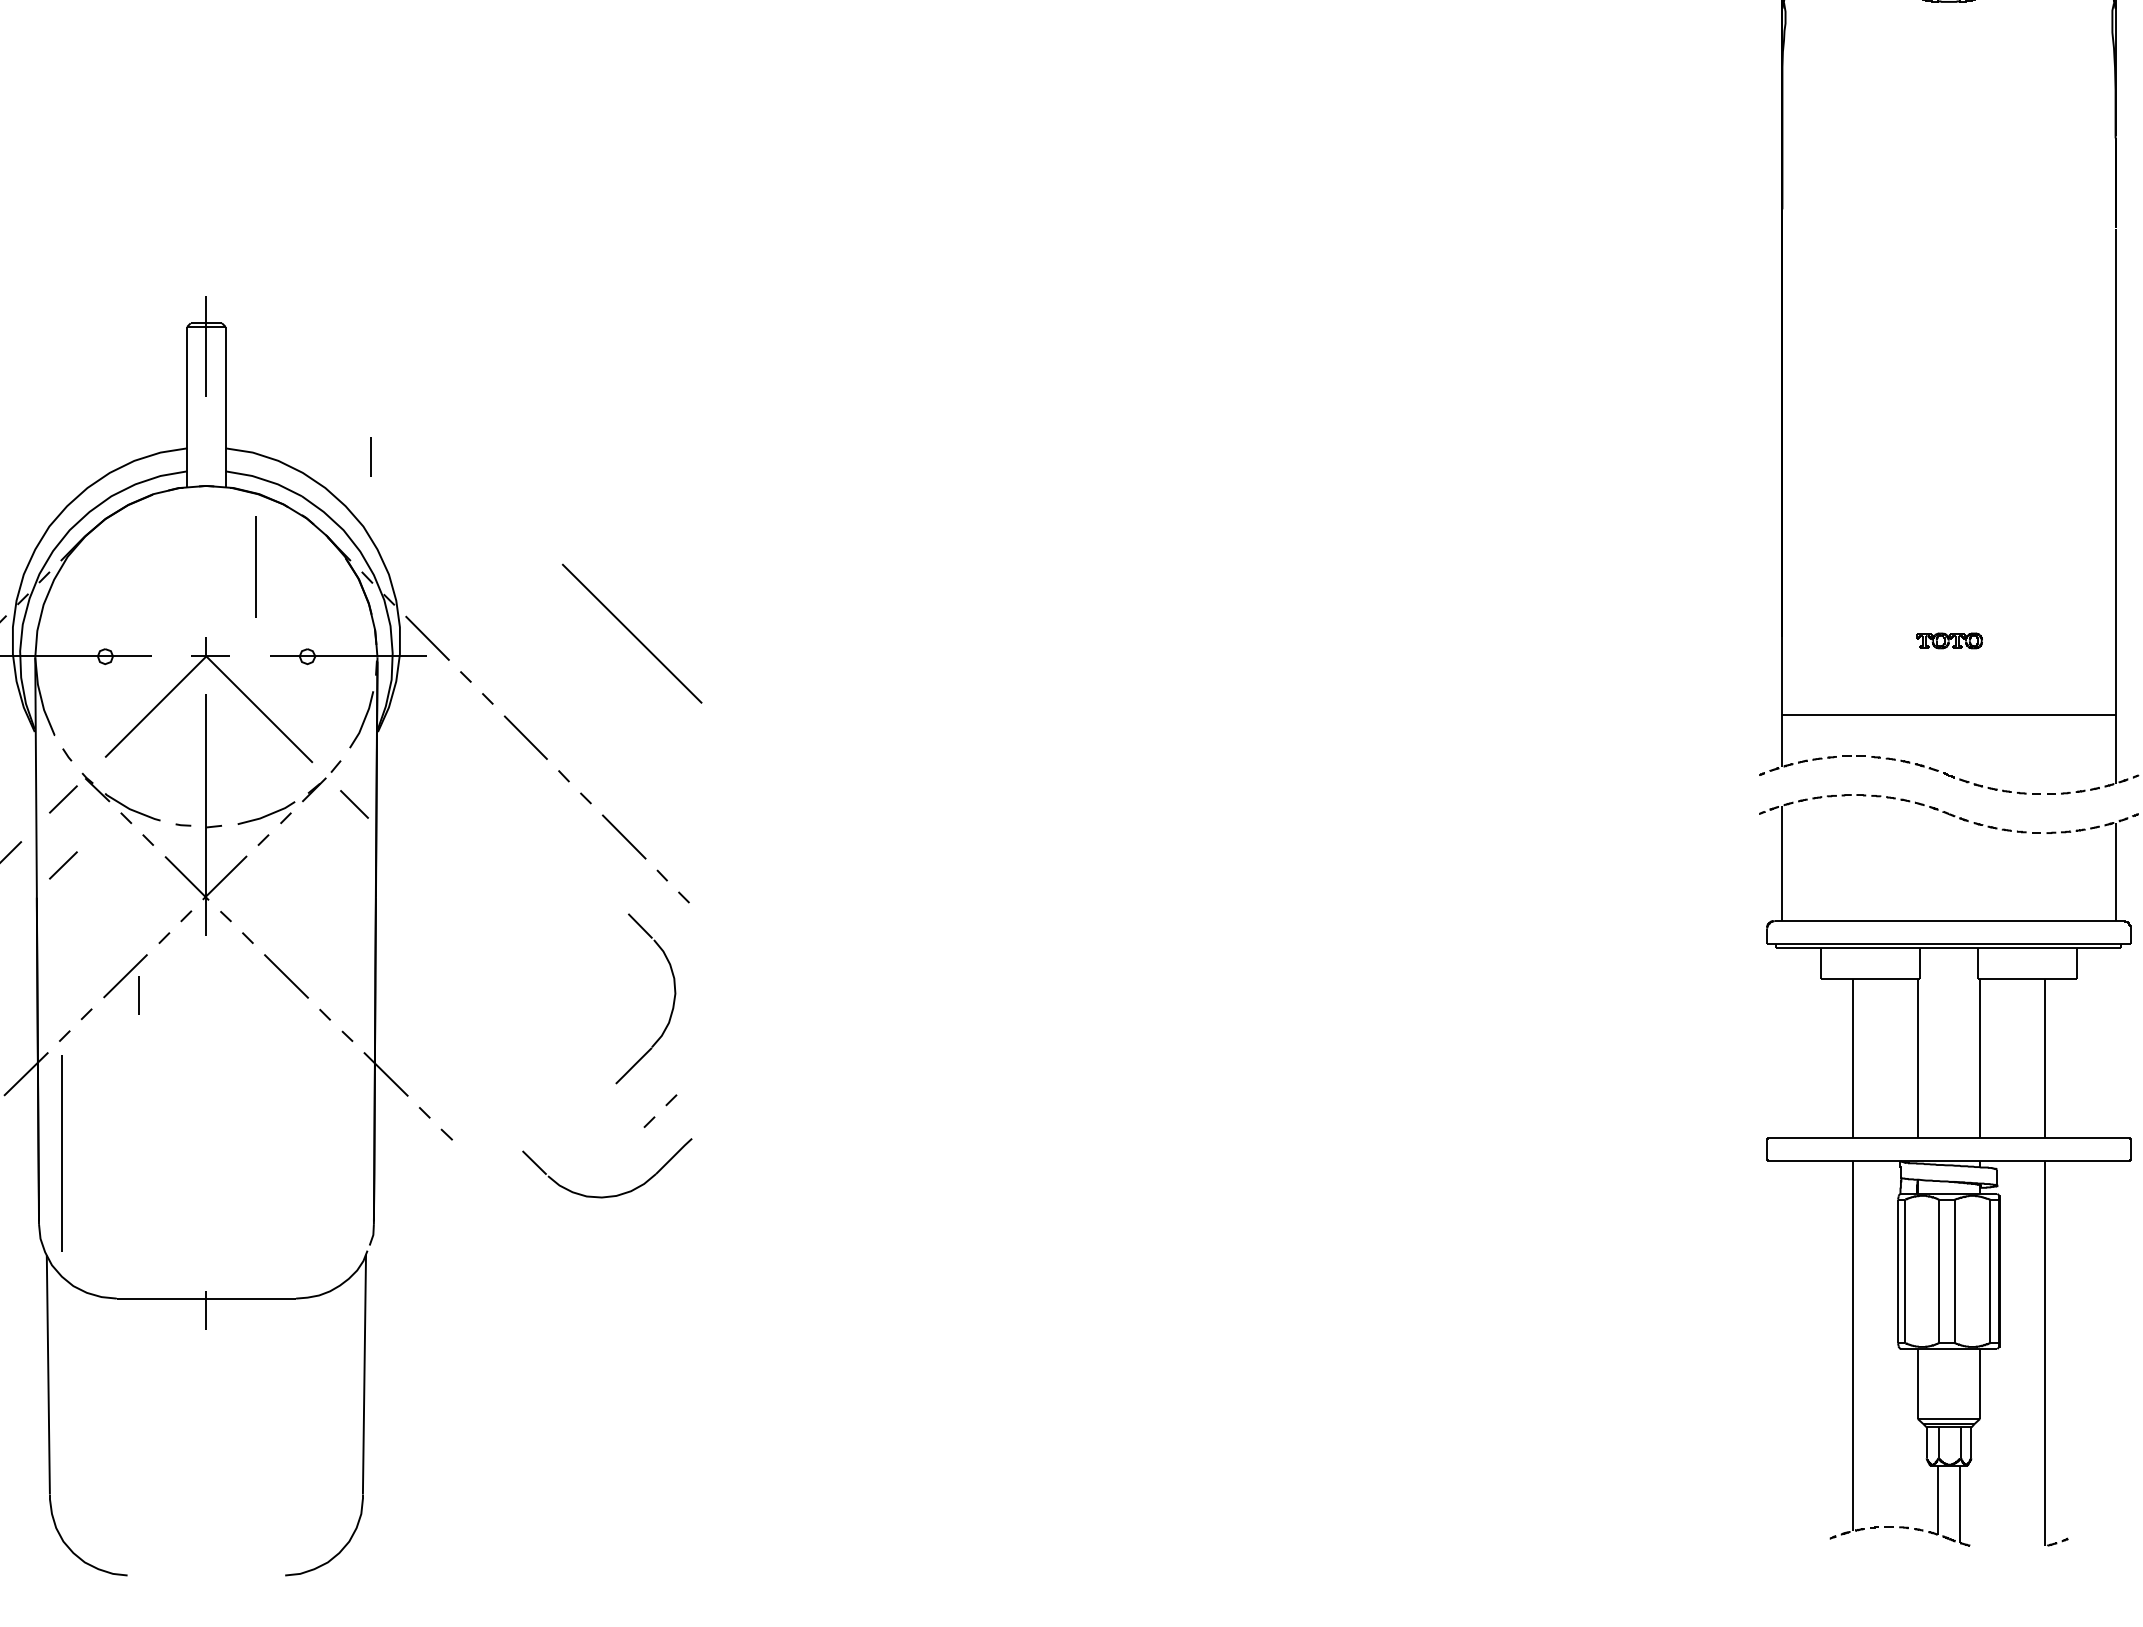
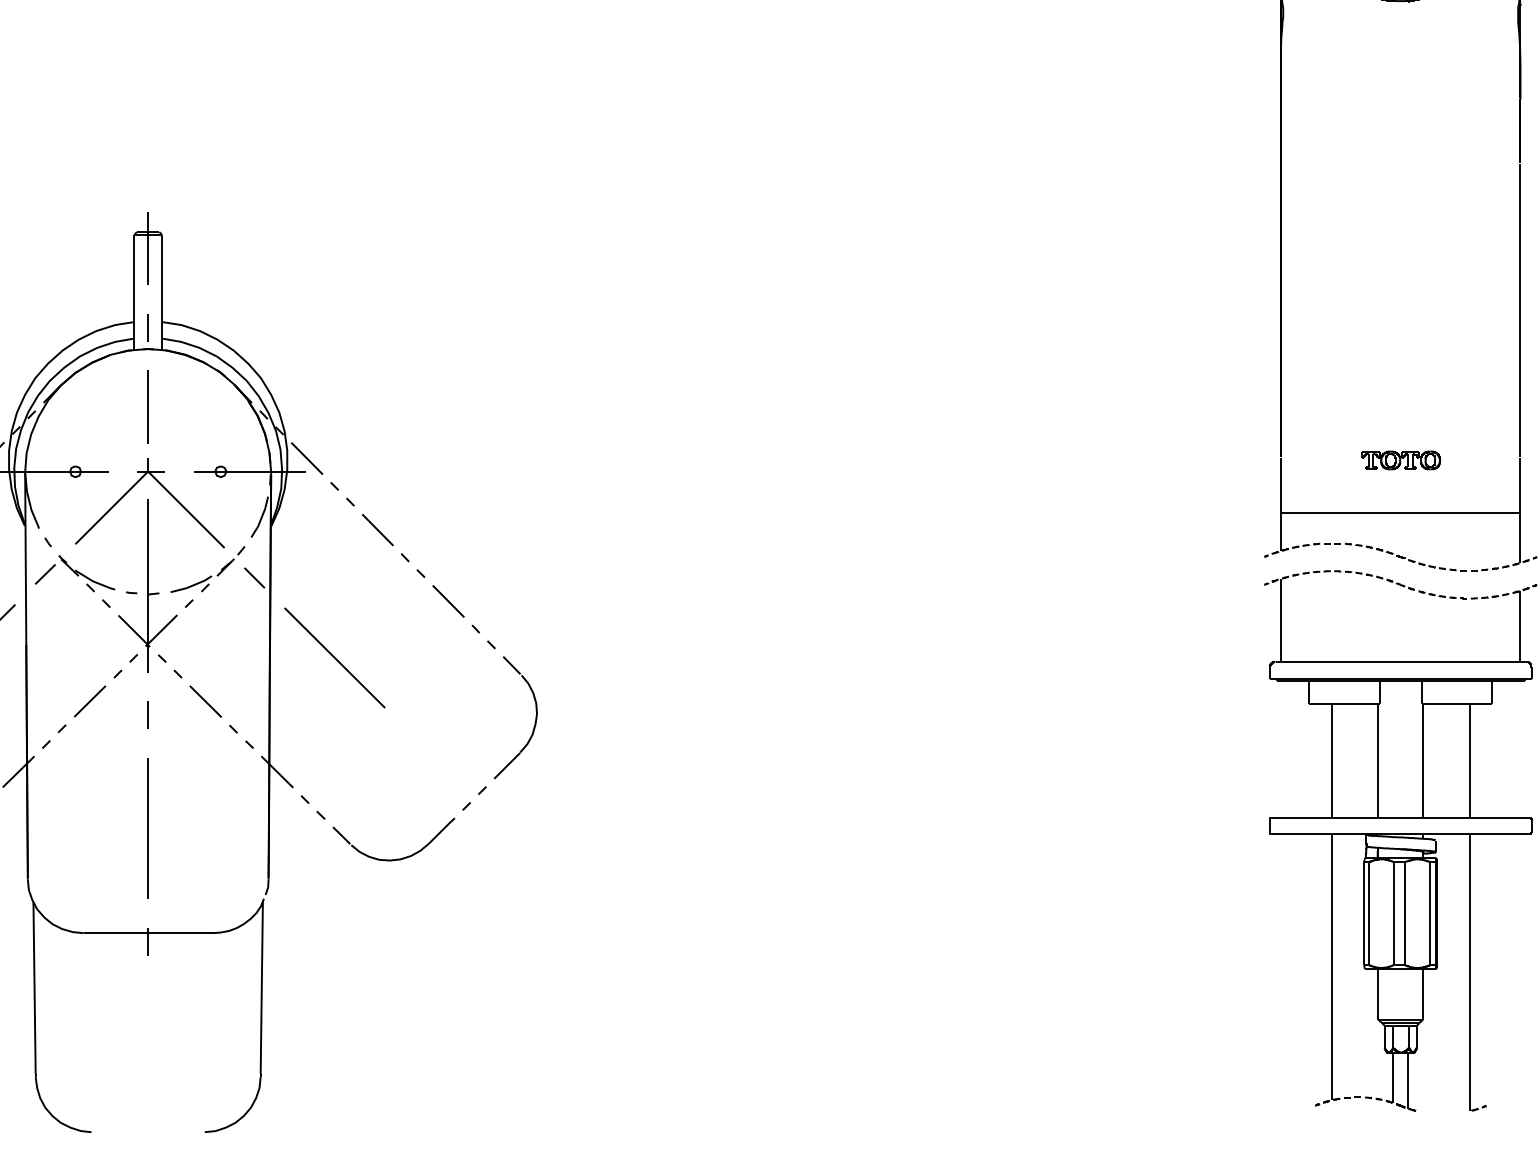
line: (370, 456) -> (147, 327), moved
line: (255, 566) -> (147, 406), moved
line: (631, 633) -> (334, 657), moved
part: (1949, 640) -> (1401, 460), size x1.67
line: (63, 865) -> (45, 621), removed
line: (138, 995) -> (147, 715), moved
part: (672, 1004) -> (534, 721), moved
line: (61, 1153) -> (147, 828), moved
part: (608, 1195) -> (394, 859), moved

